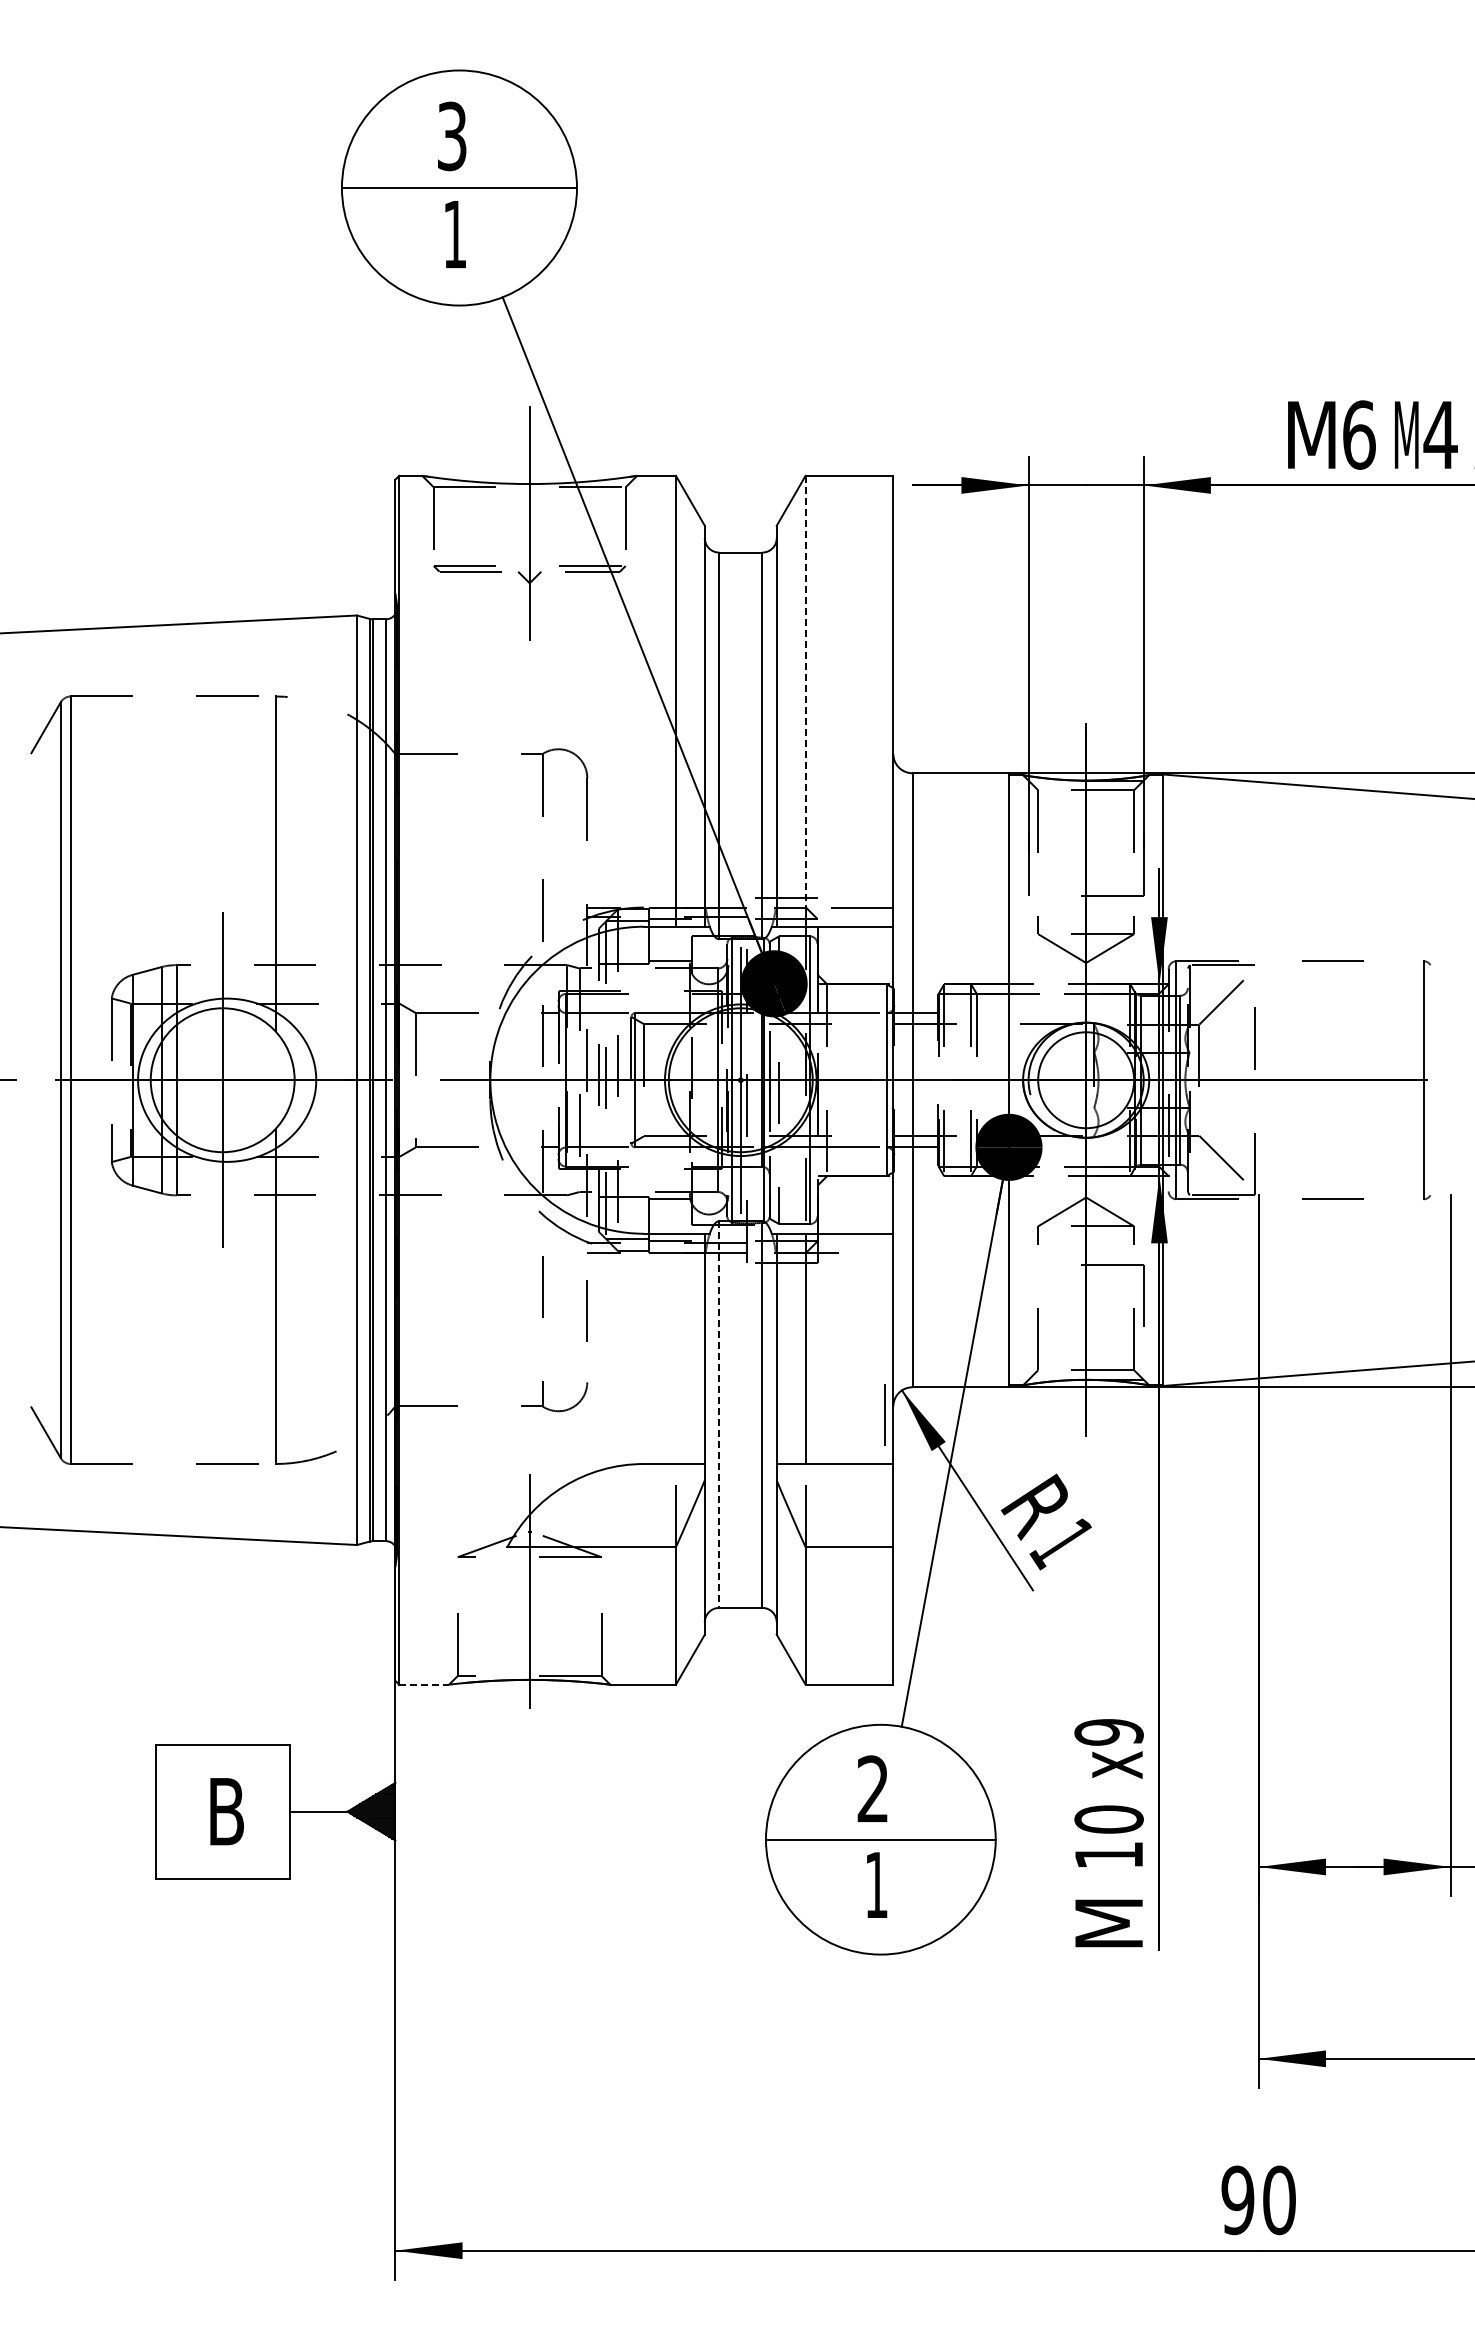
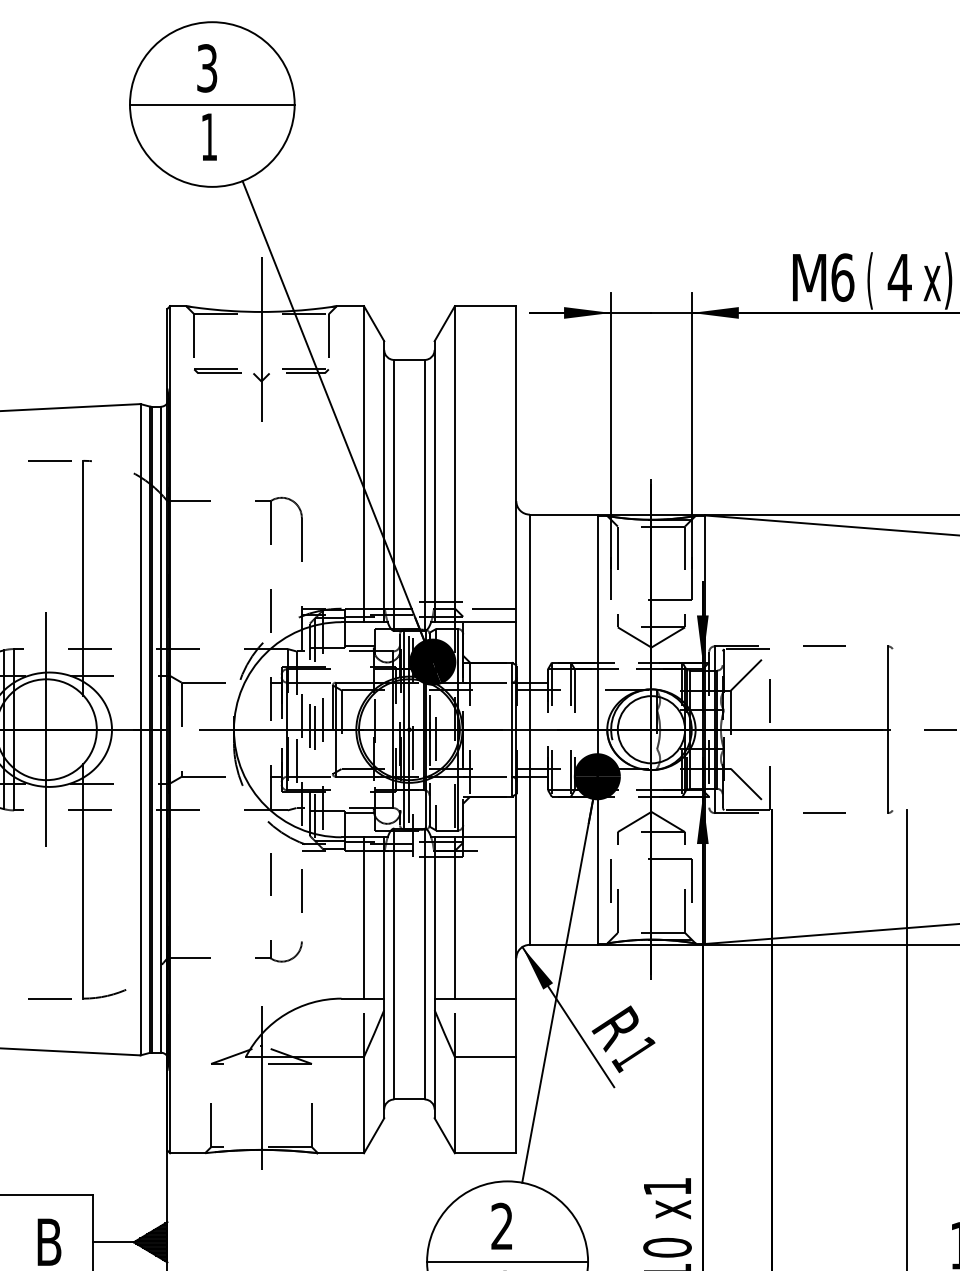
text: (1406, 439) -> (875, 280), M -> (
line: (805, 701) -> (454, 464), dashed -> solid
line: (675, 1348) -> (363, 917), added
line: (884, 1414) -> (611, 880), moved
line: (719, 1415) -> (394, 964), dashed -> solid
line: (424, 1684) -> (187, 1153), dashed -> solid
text: (1108, 1732) -> (667, 1186), x9 -> x1

